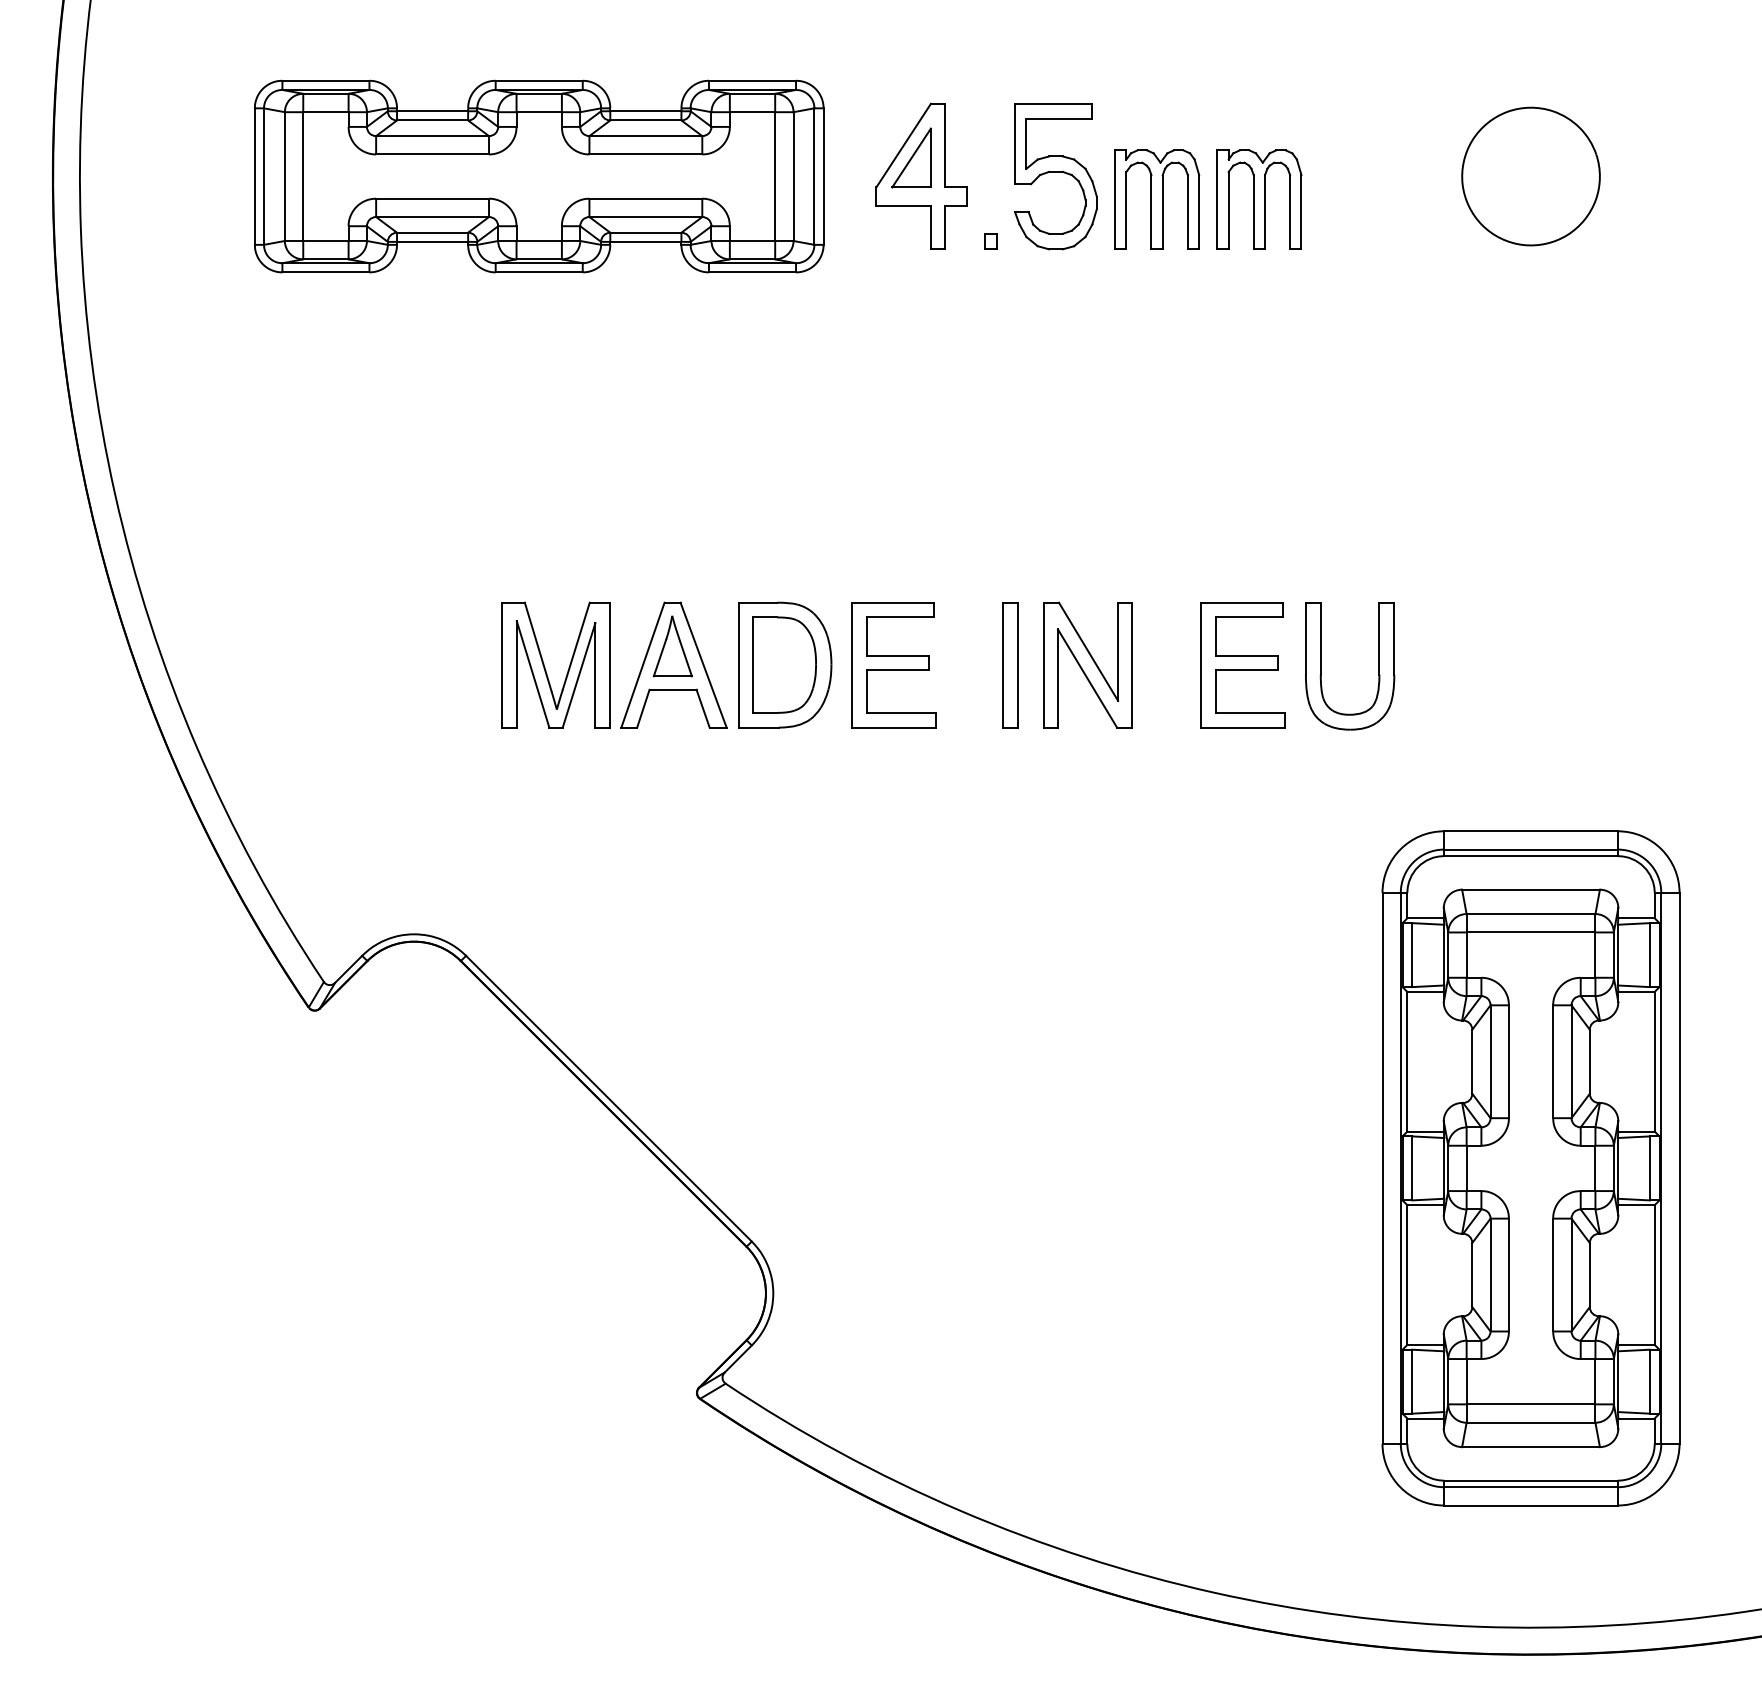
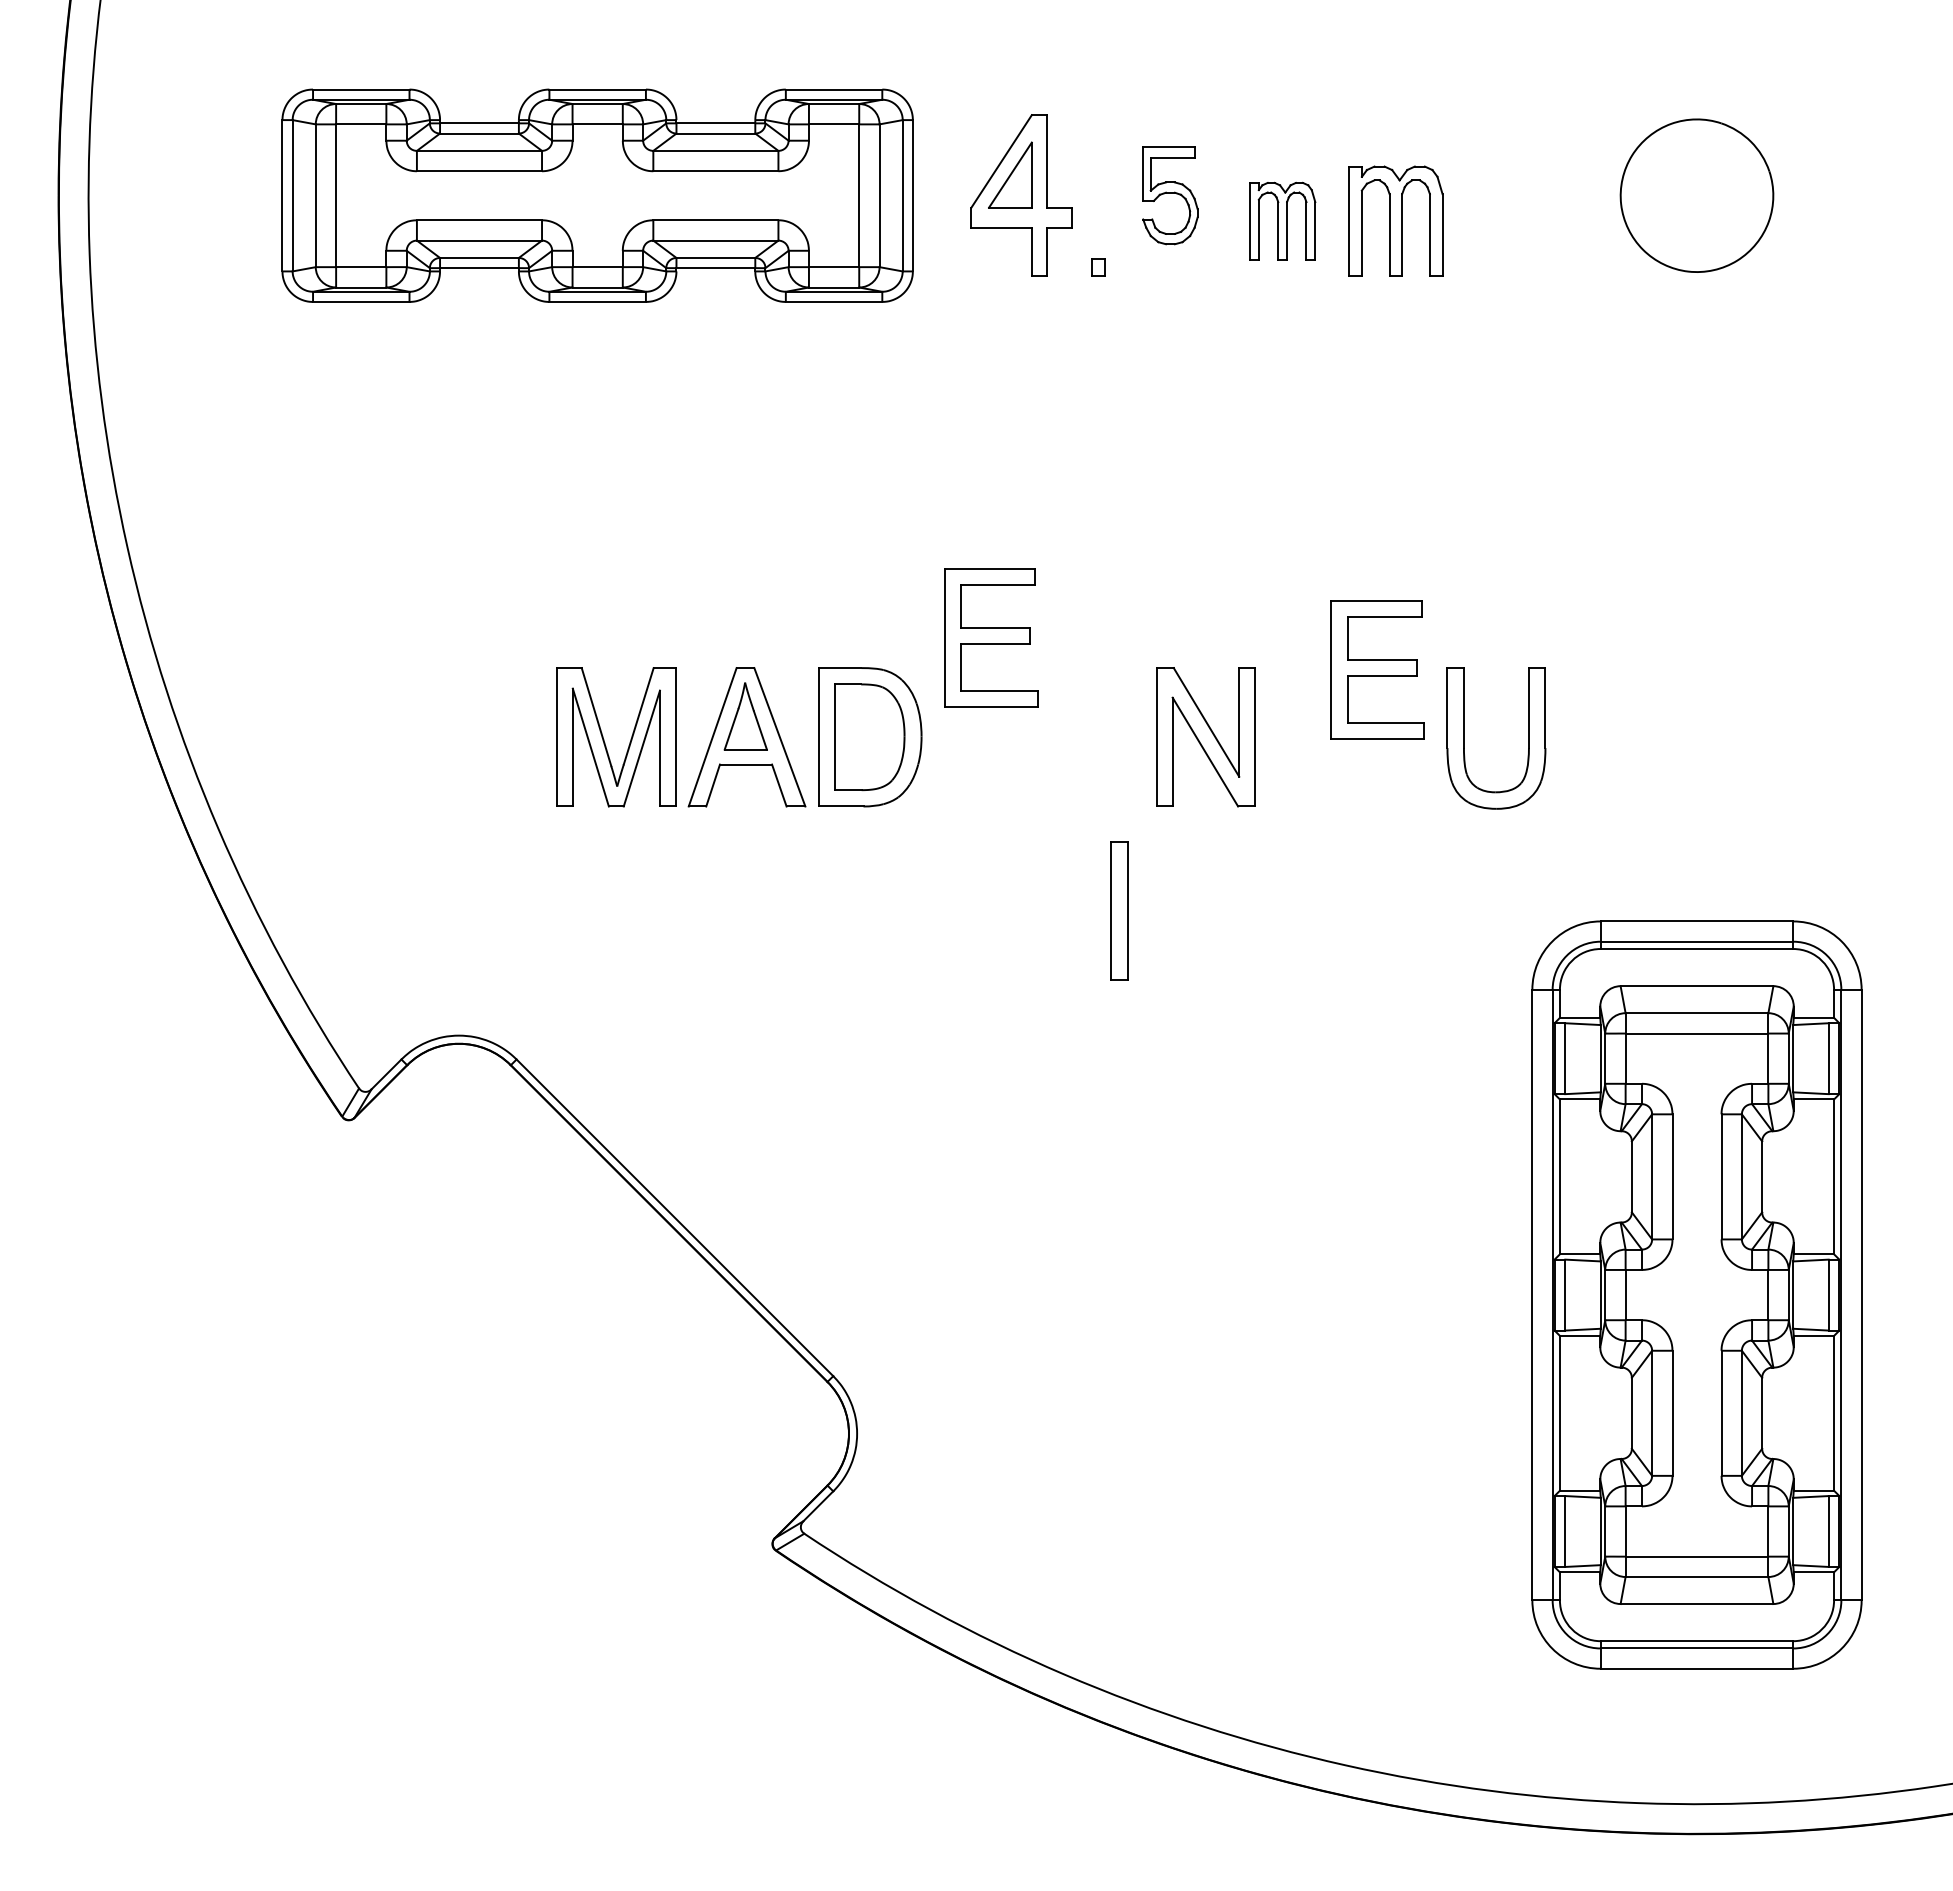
part: (1056, 176) -> (1170, 195), size x0.6
part: (1157, 198) -> (1282, 220), size x0.7
part: (894, 664) -> (991, 637), moved
part: (1010, 664) -> (1119, 910), moved
part: (1242, 664) -> (1377, 669), moved

